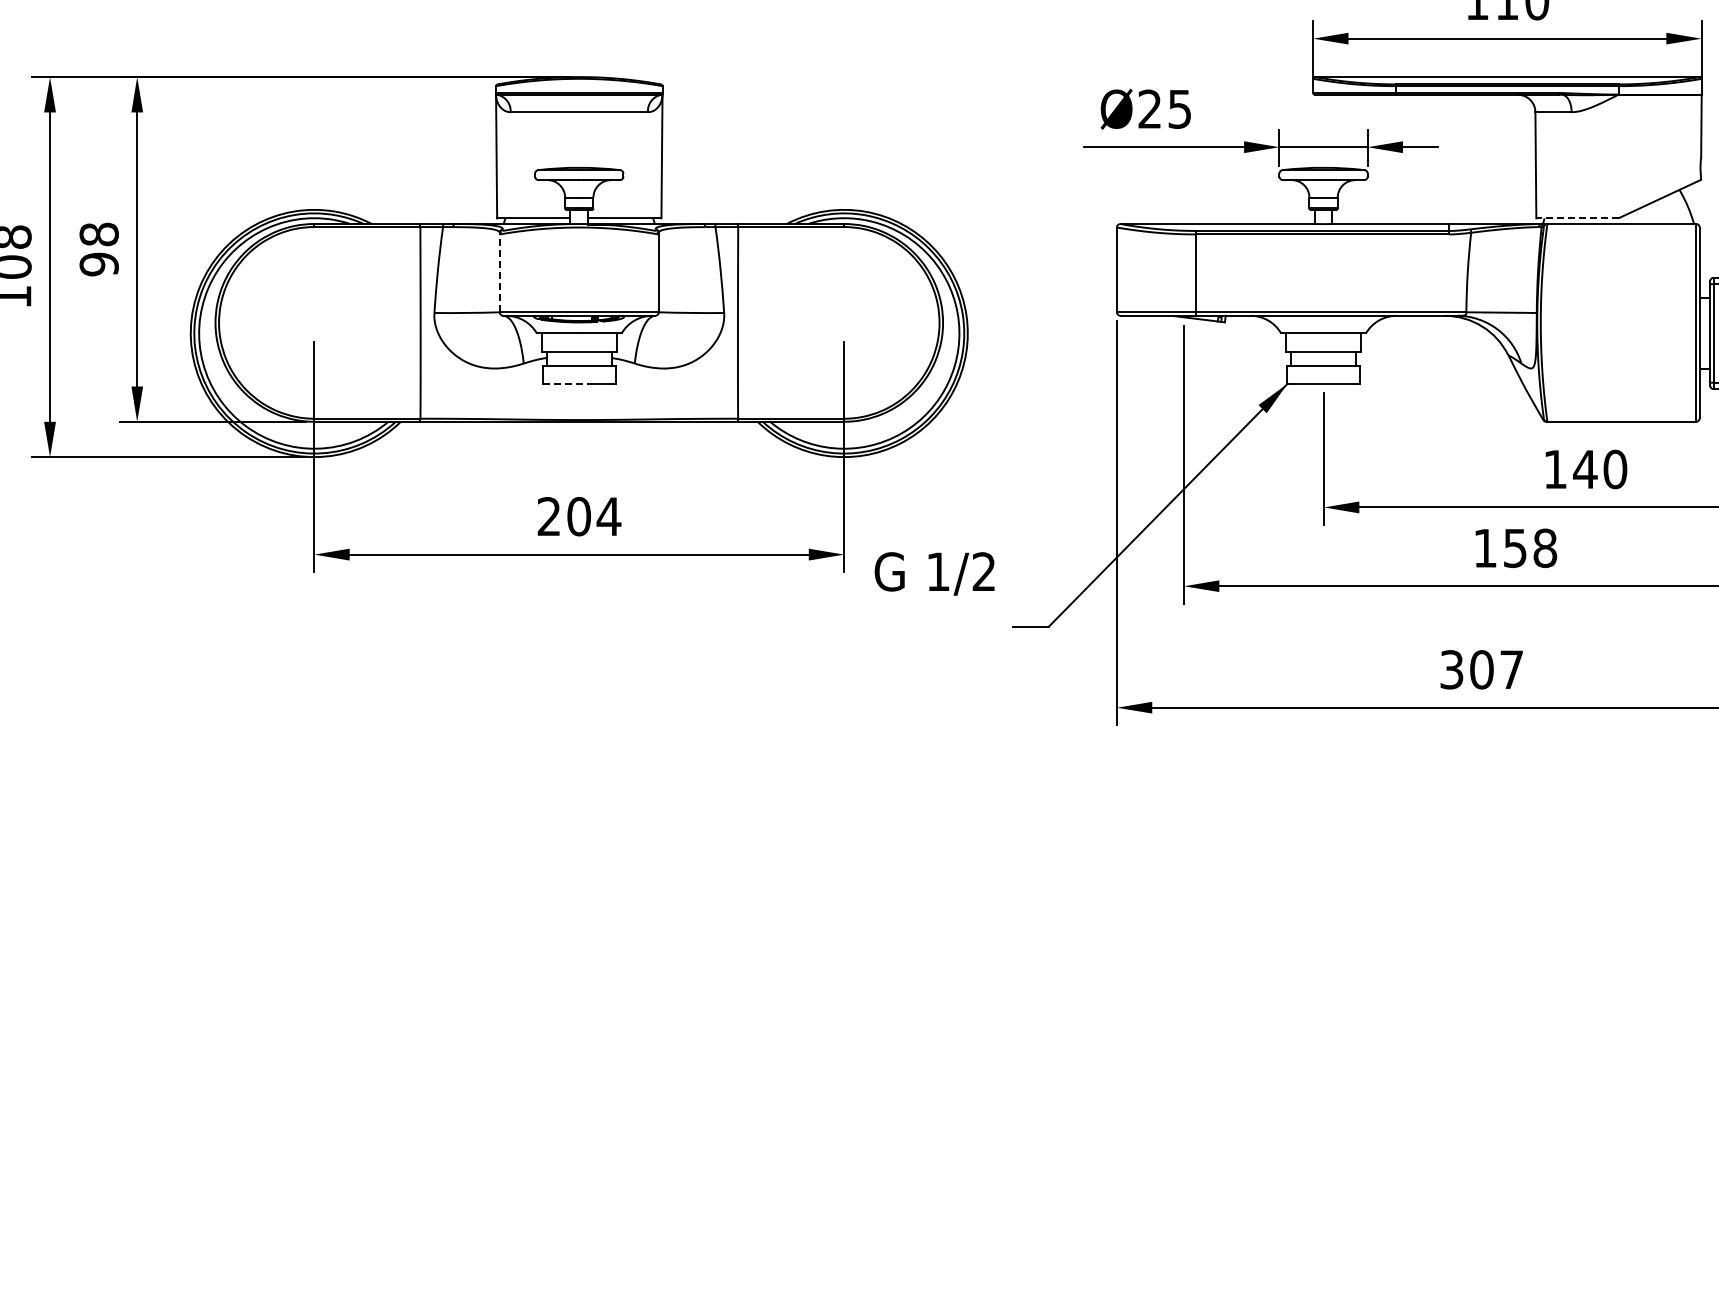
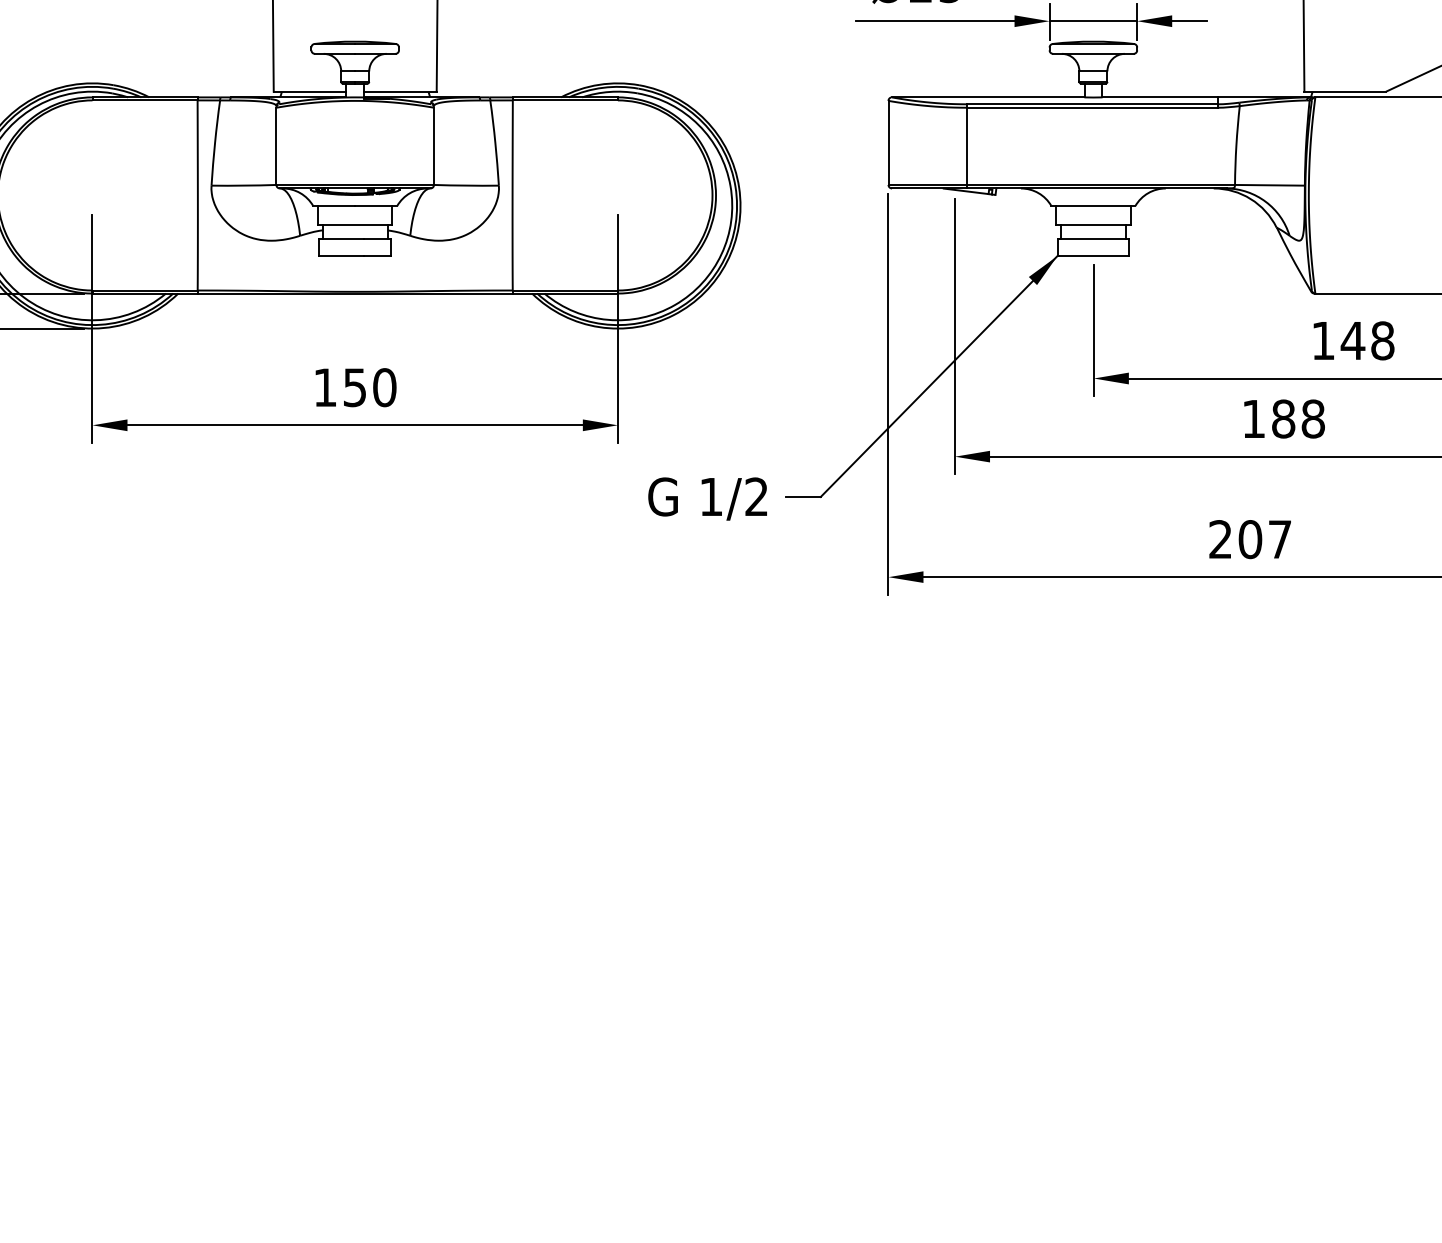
line: (1576, 218) -> (1344, 91), dashed -> solid
line: (499, 273) -> (276, 146), dashed -> solid
line: (565, 383) -> (341, 255), dashed -> solid
text: (1615, 469) -> (1382, 340), 140 -> 148
text: (579, 516) -> (355, 387), 204 -> 150
text: (1515, 548) -> (1283, 419), 158 -> 188
text: (934, 573) -> (707, 498), moved
text: (1451, 669) -> (1220, 539), 307 -> 207

